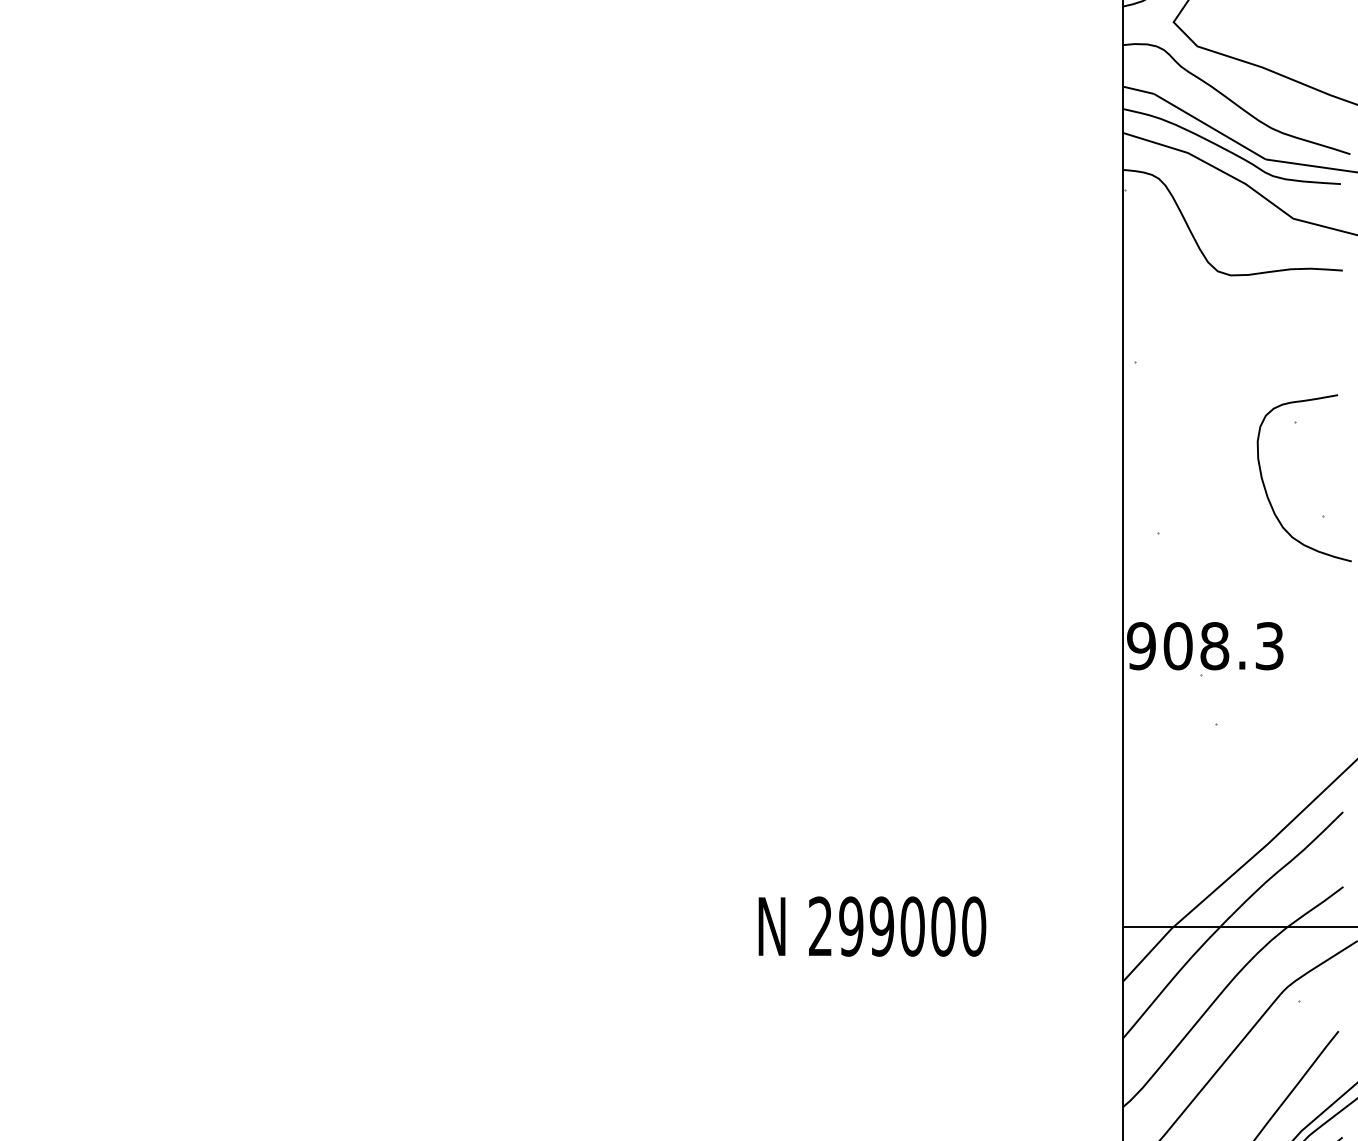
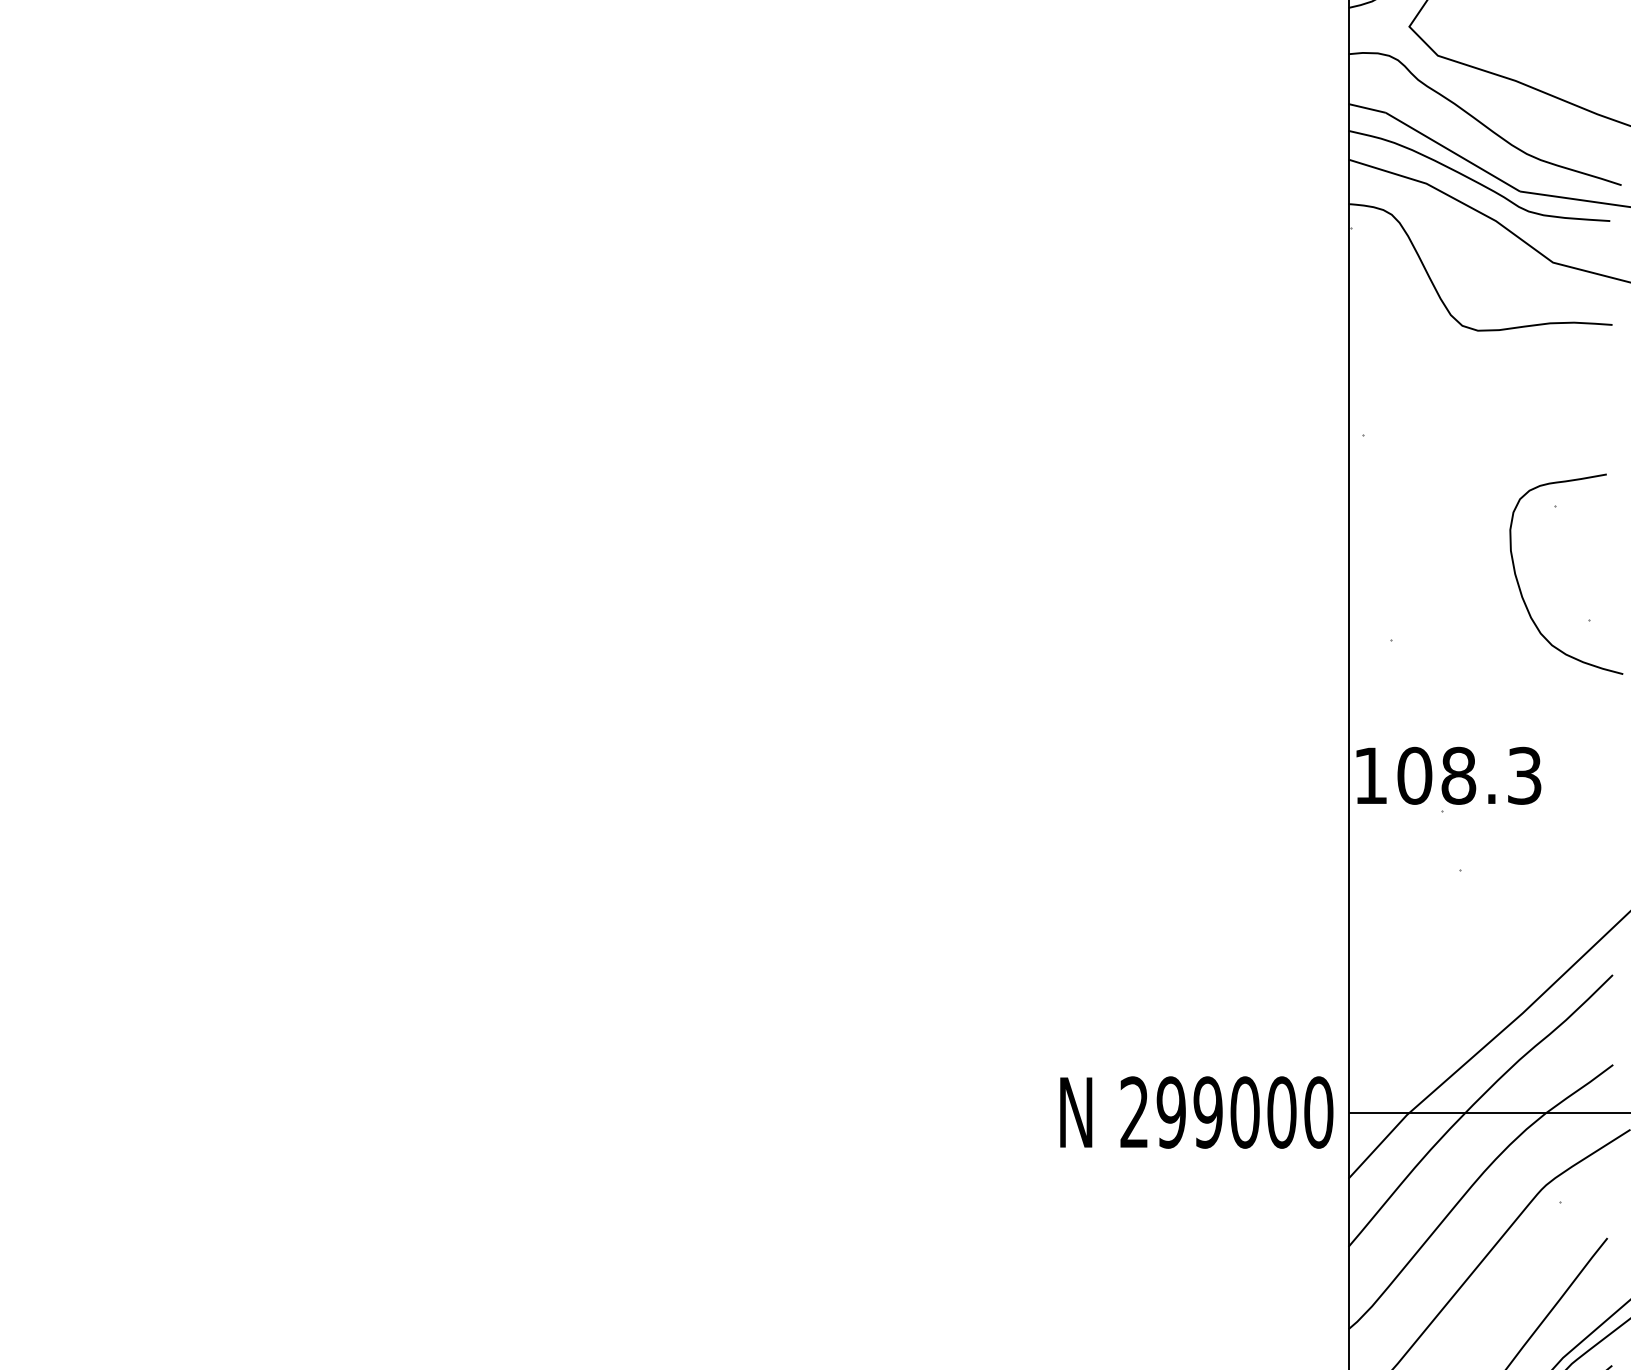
text: (1141, 645) -> (1370, 775), 908.3 -> 108.3
text: (872, 926) -> (1196, 1112), moved

